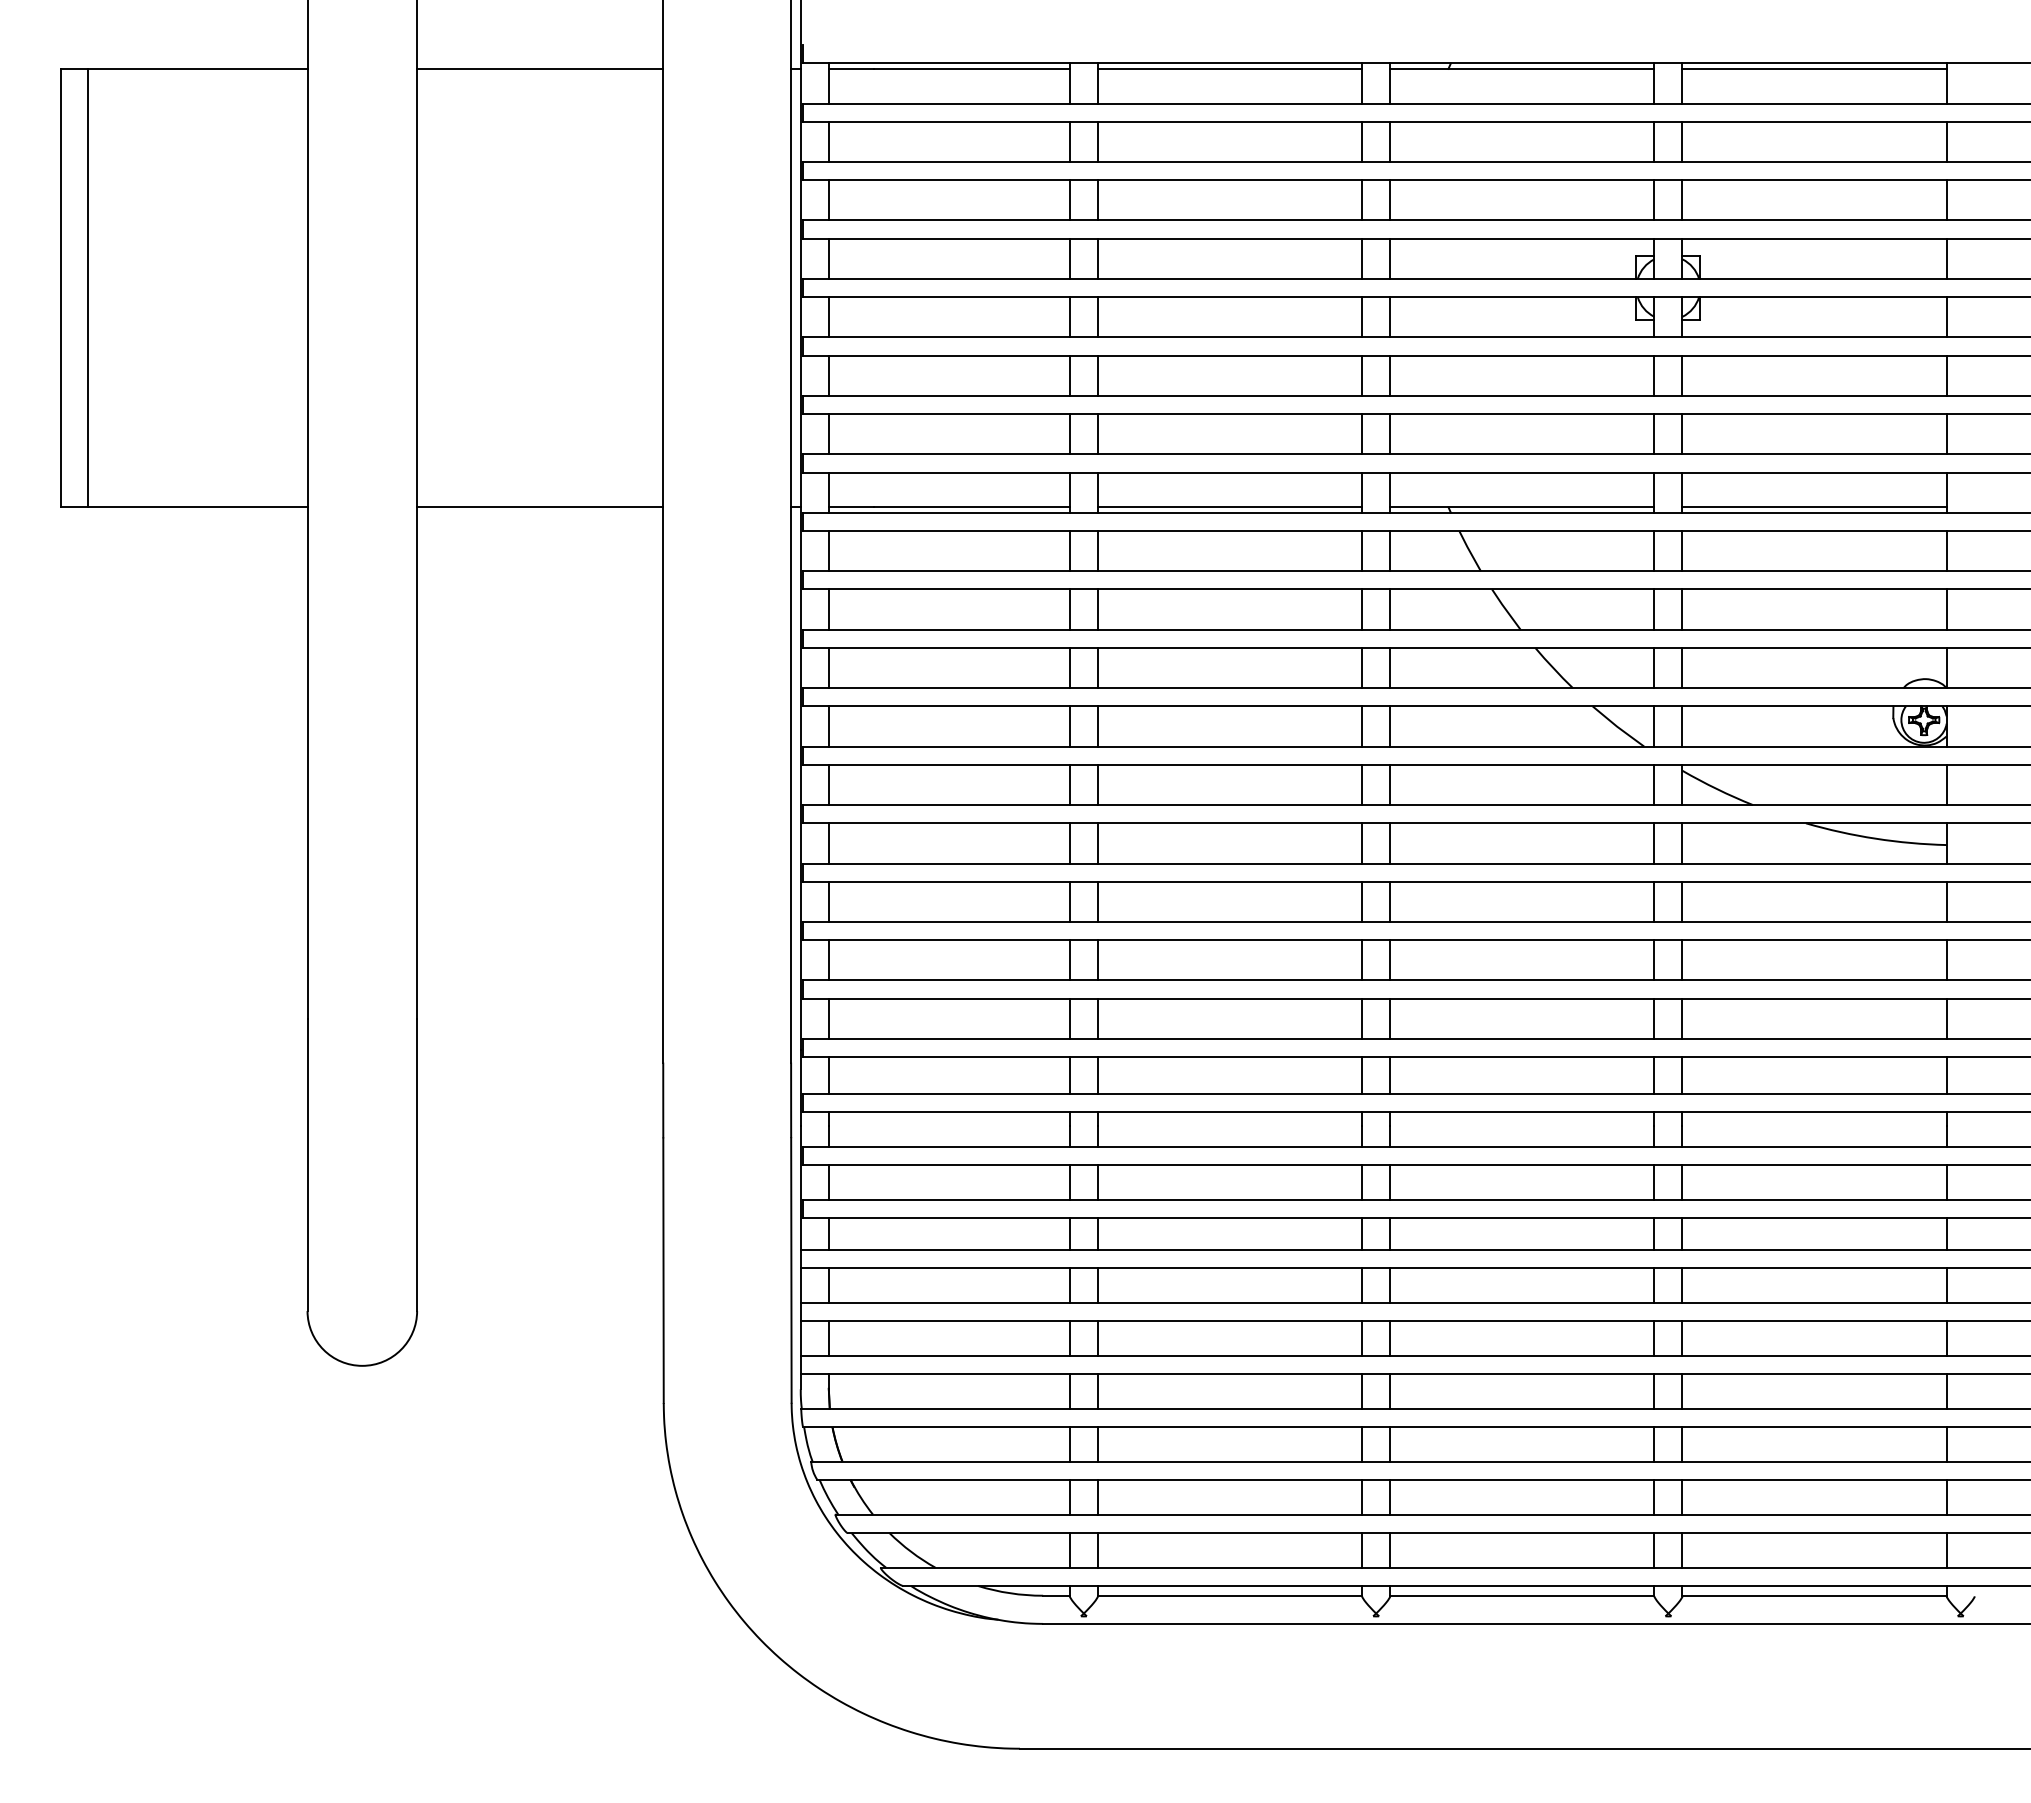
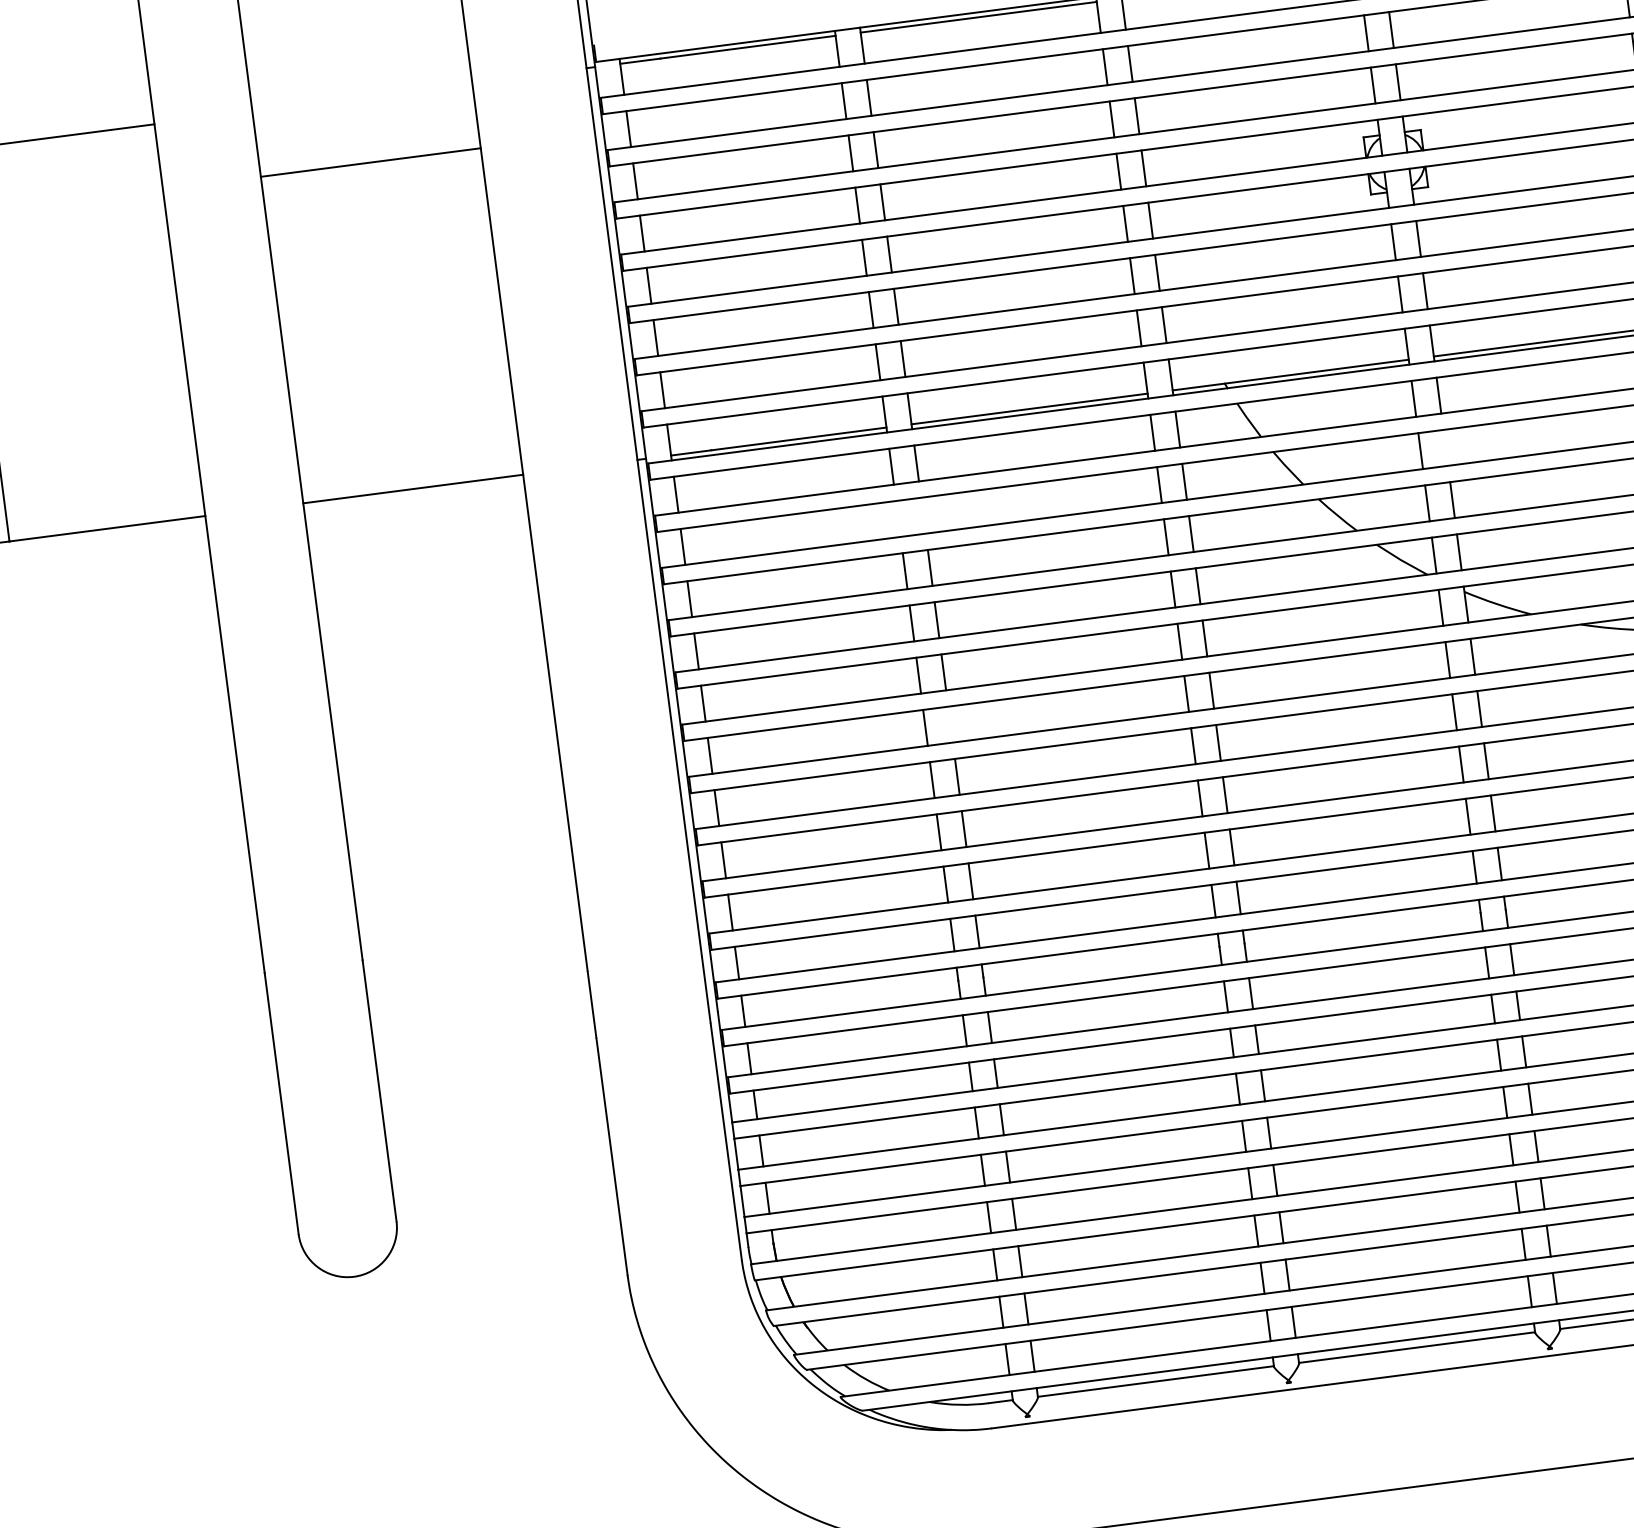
line: (540, 68) -> (371, 162), moved
line: (1069, 609) -> (898, 518), removed
line: (1097, 609) -> (923, 515), removed
line: (1682, 609) -> (1445, 447), removed
line: (1097, 843) -> (950, 724), removed

